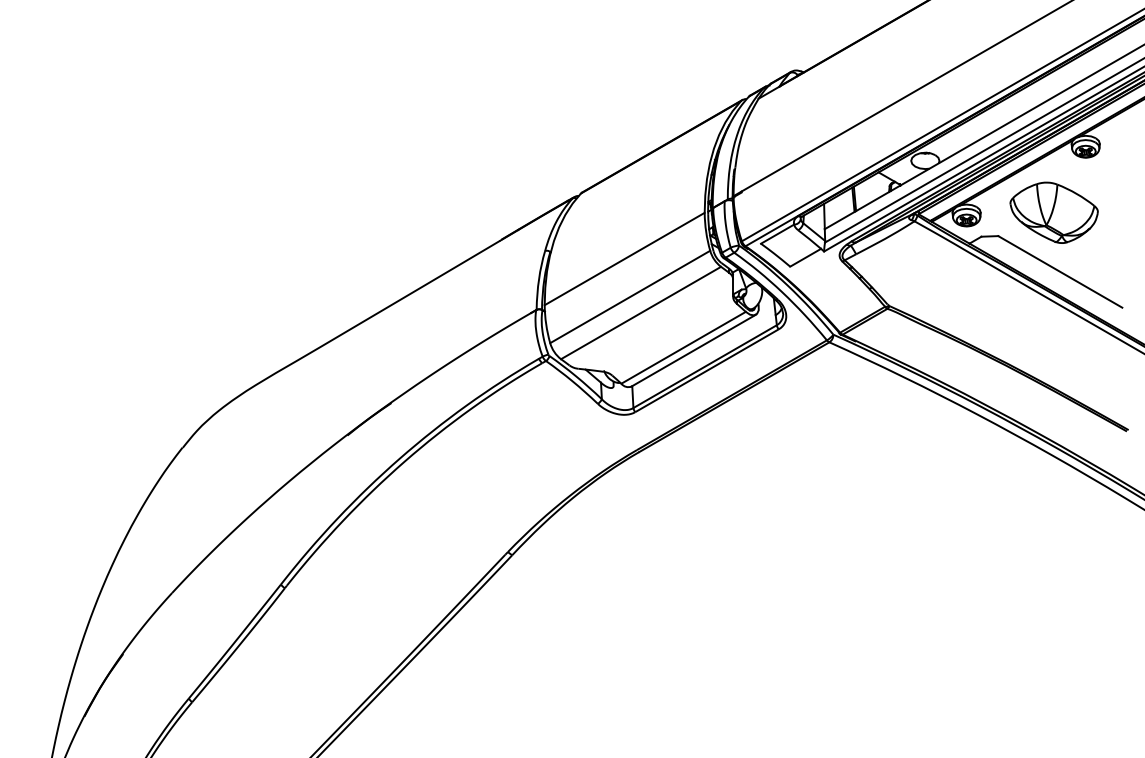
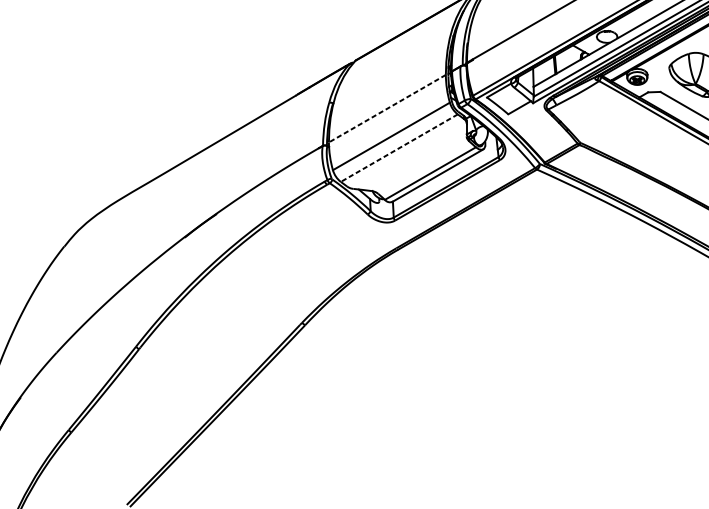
line: (624, 259) -> (387, 109), solid -> dashed
line: (640, 313) -> (398, 148), solid -> dashed

